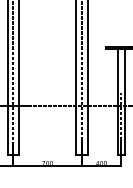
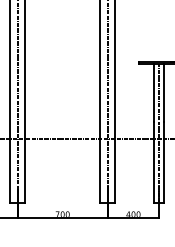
line: (121, 69) -> (159, 91), added

